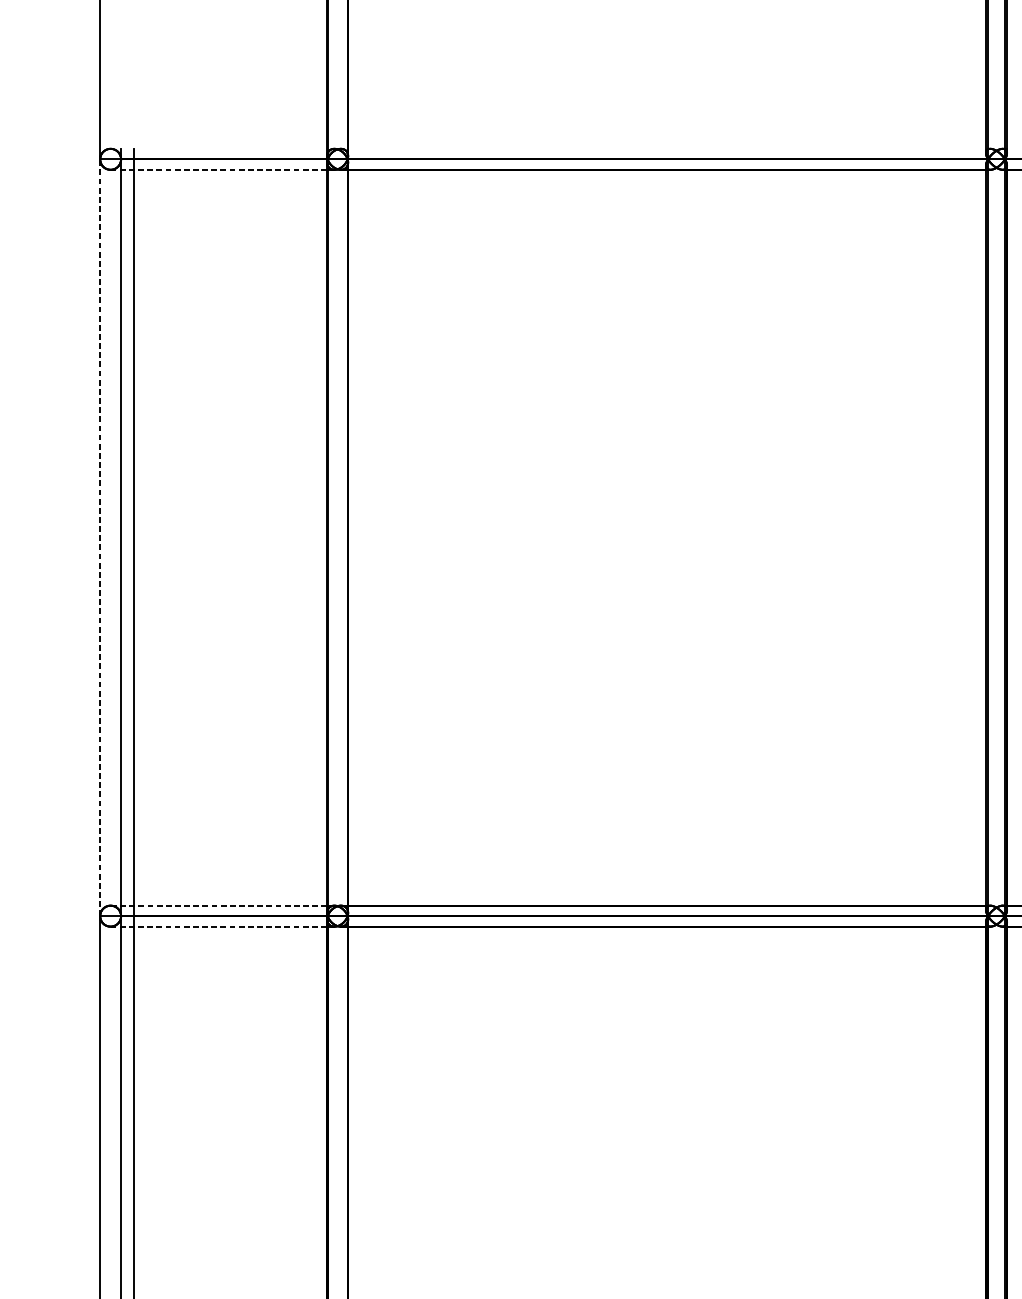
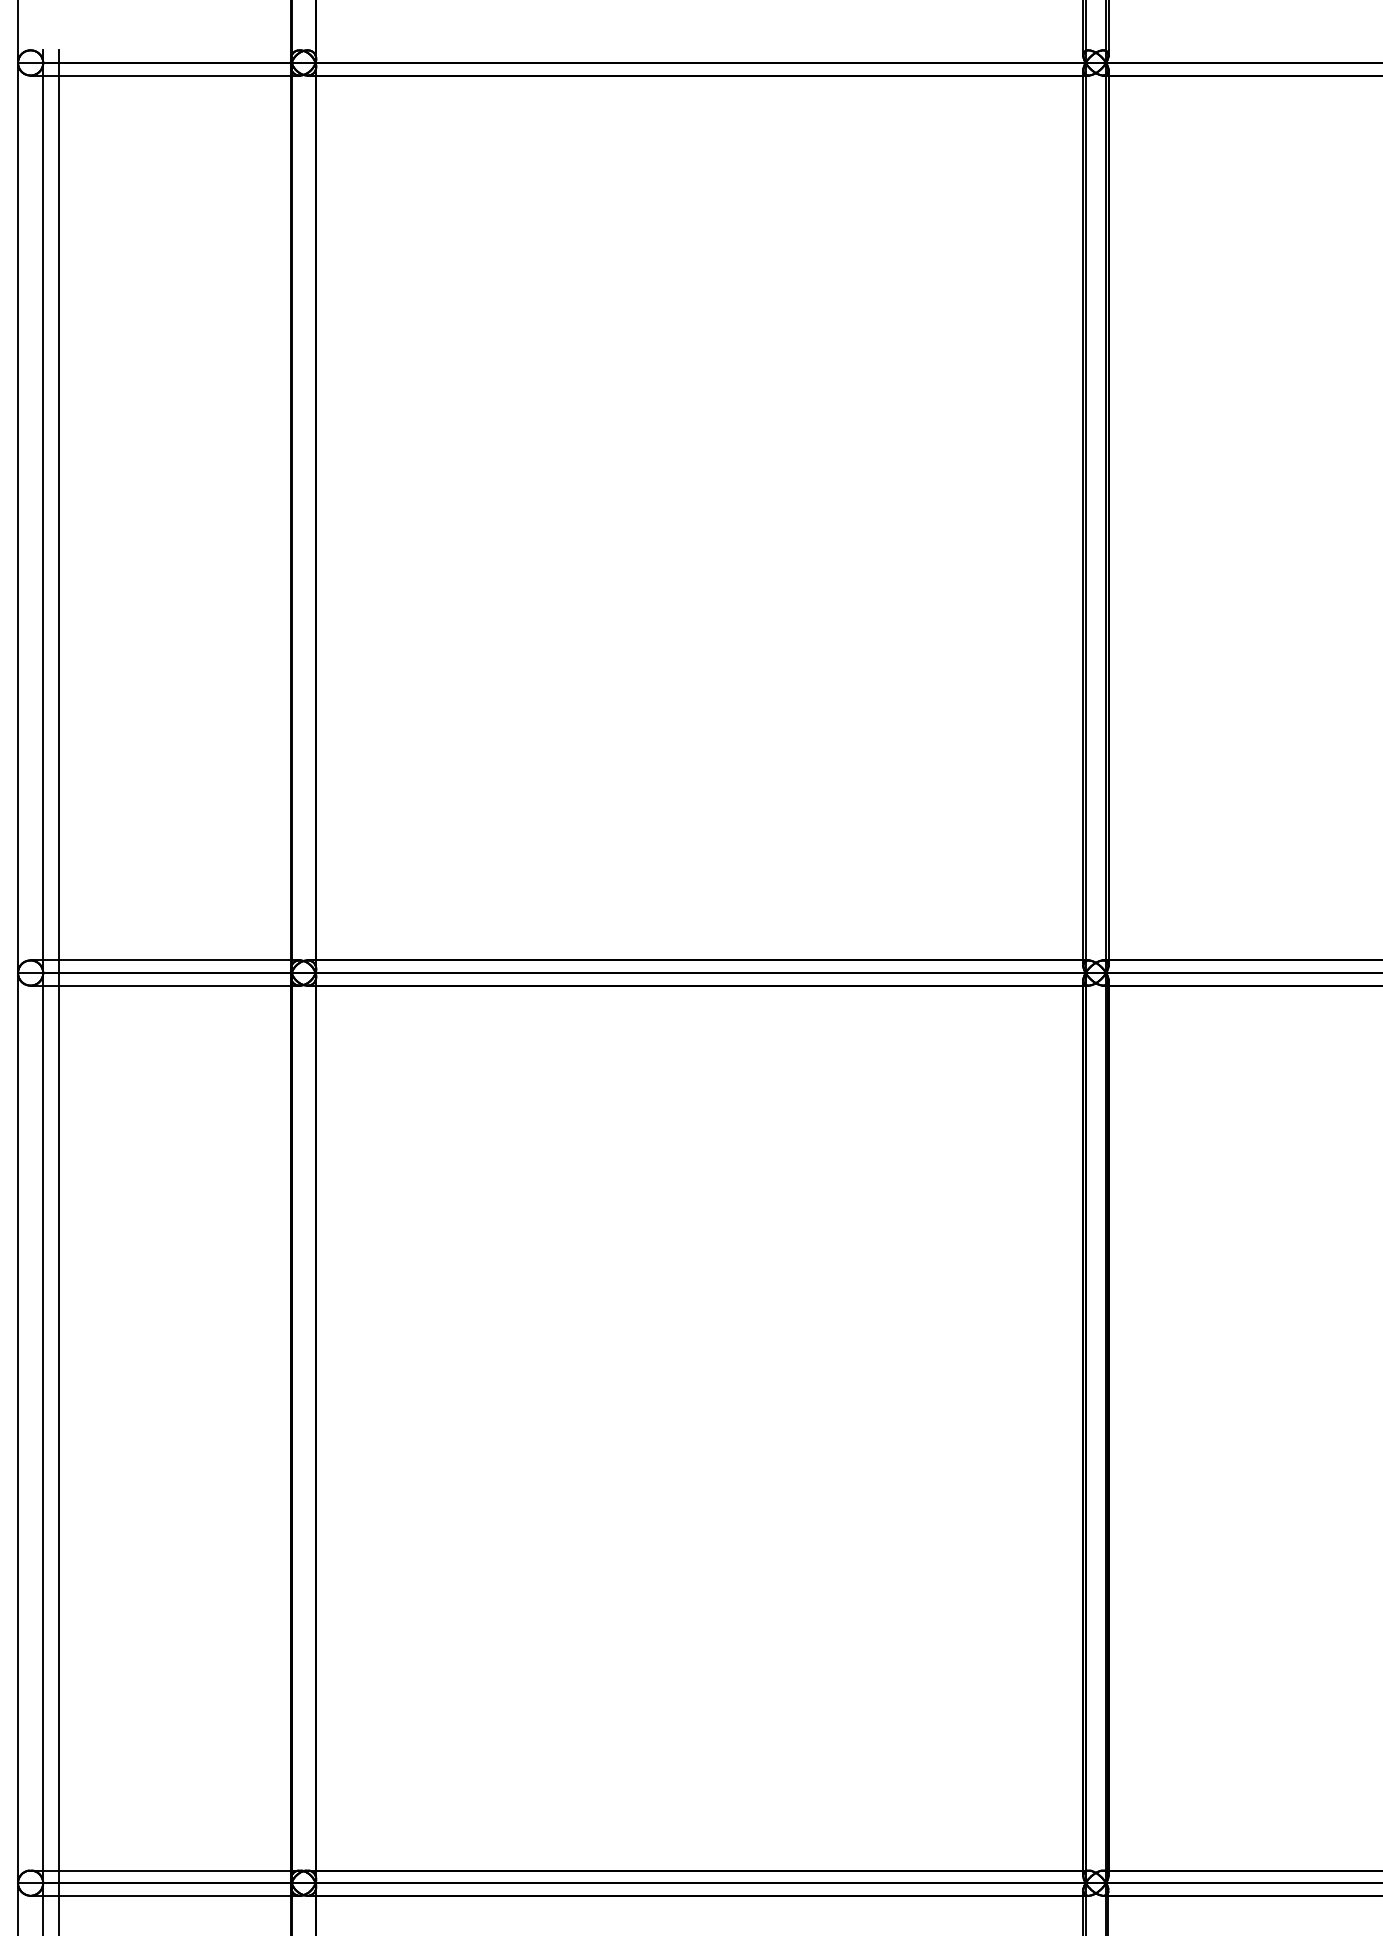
line: (219, 169) -> (161, 75), dashed -> solid
line: (100, 537) -> (18, 517), dashed -> solid
line: (218, 905) -> (160, 960), dashed -> solid
line: (219, 926) -> (161, 985), dashed -> solid

